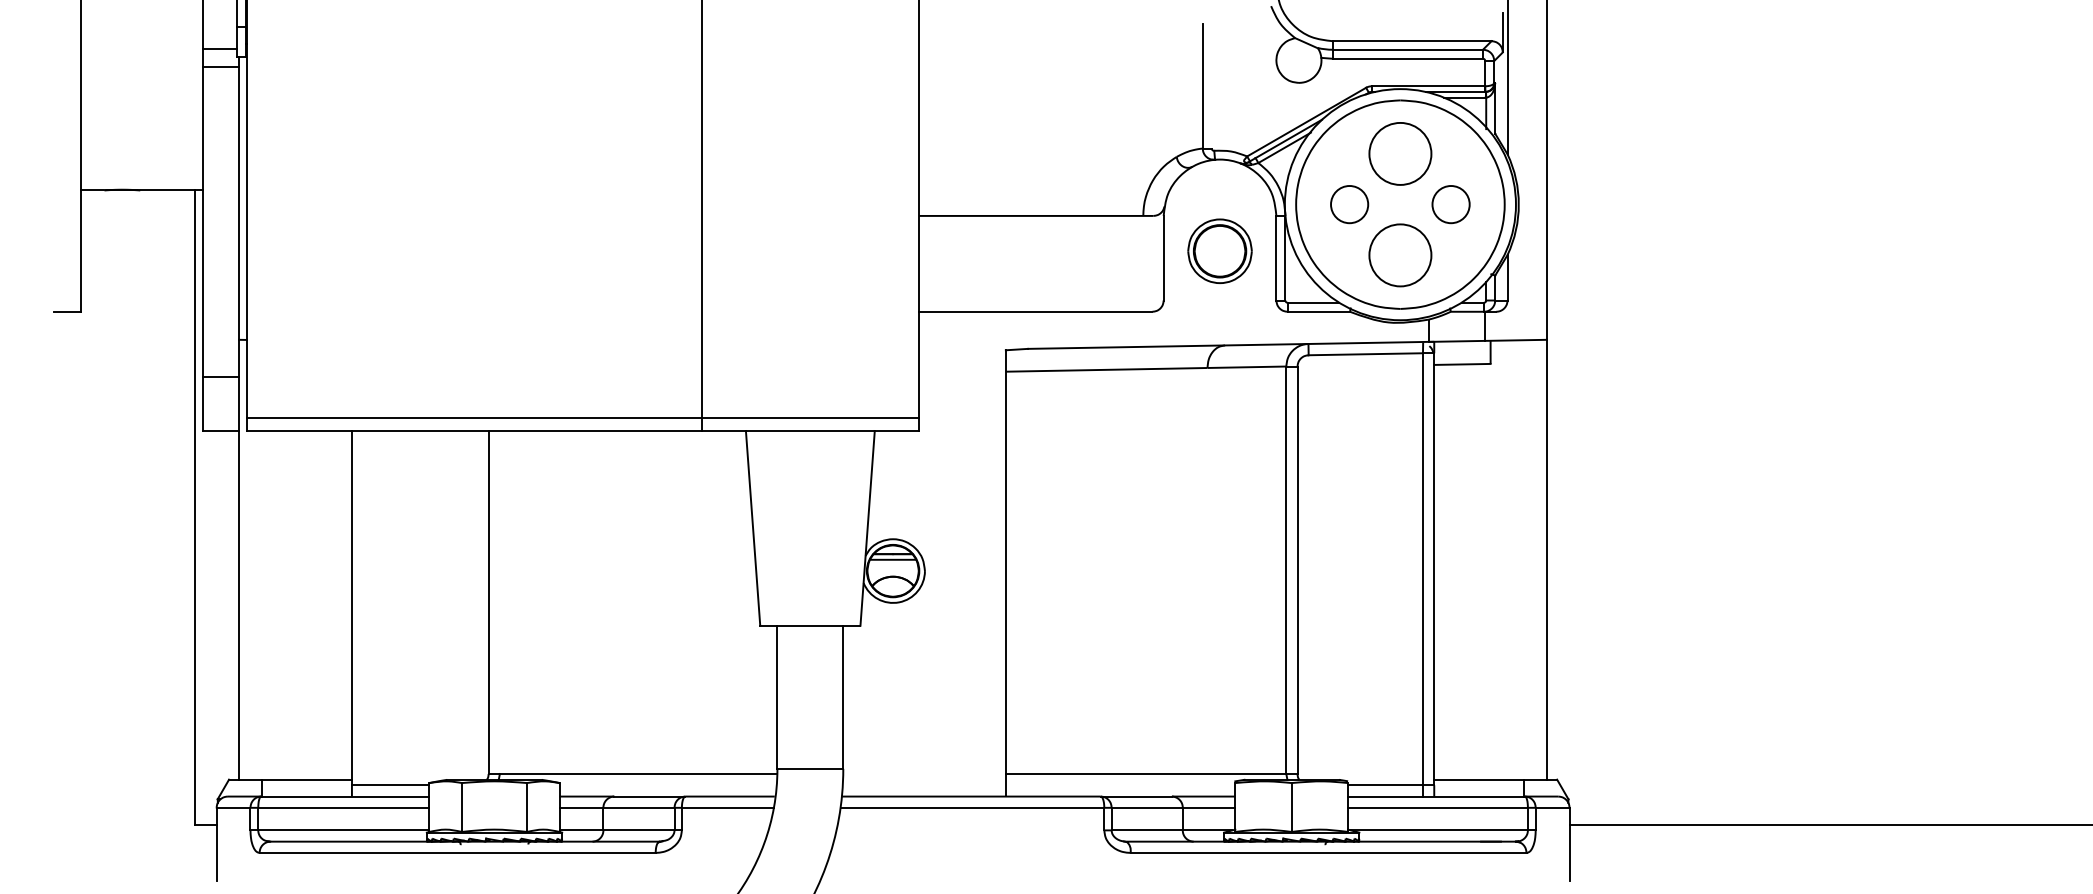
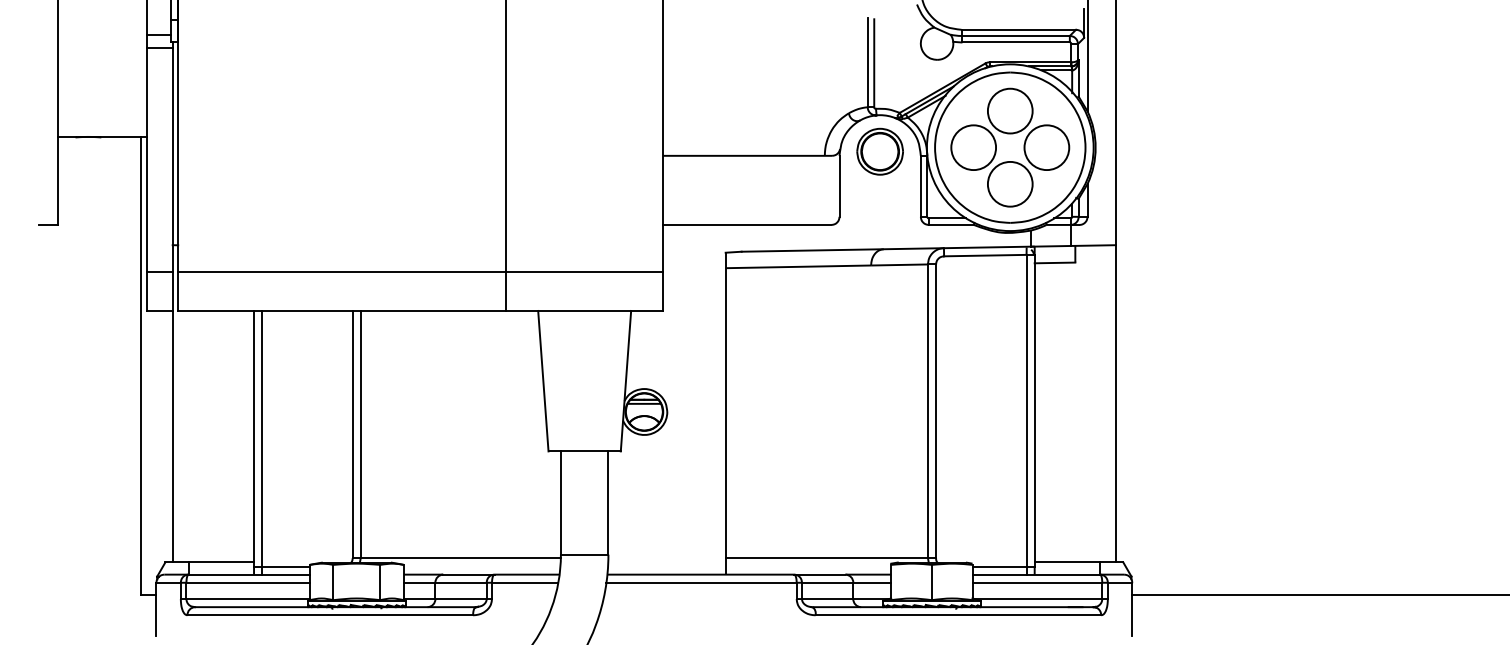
line: (1211, 87) -> (874, 63), added
circle: (1349, 204) -> (973, 147), size x1.67
circle: (1450, 204) -> (1046, 147), size x1.67
part: (1219, 250) -> (879, 151), moved
line: (582, 418) -> (420, 272), moved
line: (499, 602) -> (360, 434), added
line: (363, 613) -> (262, 442), added

